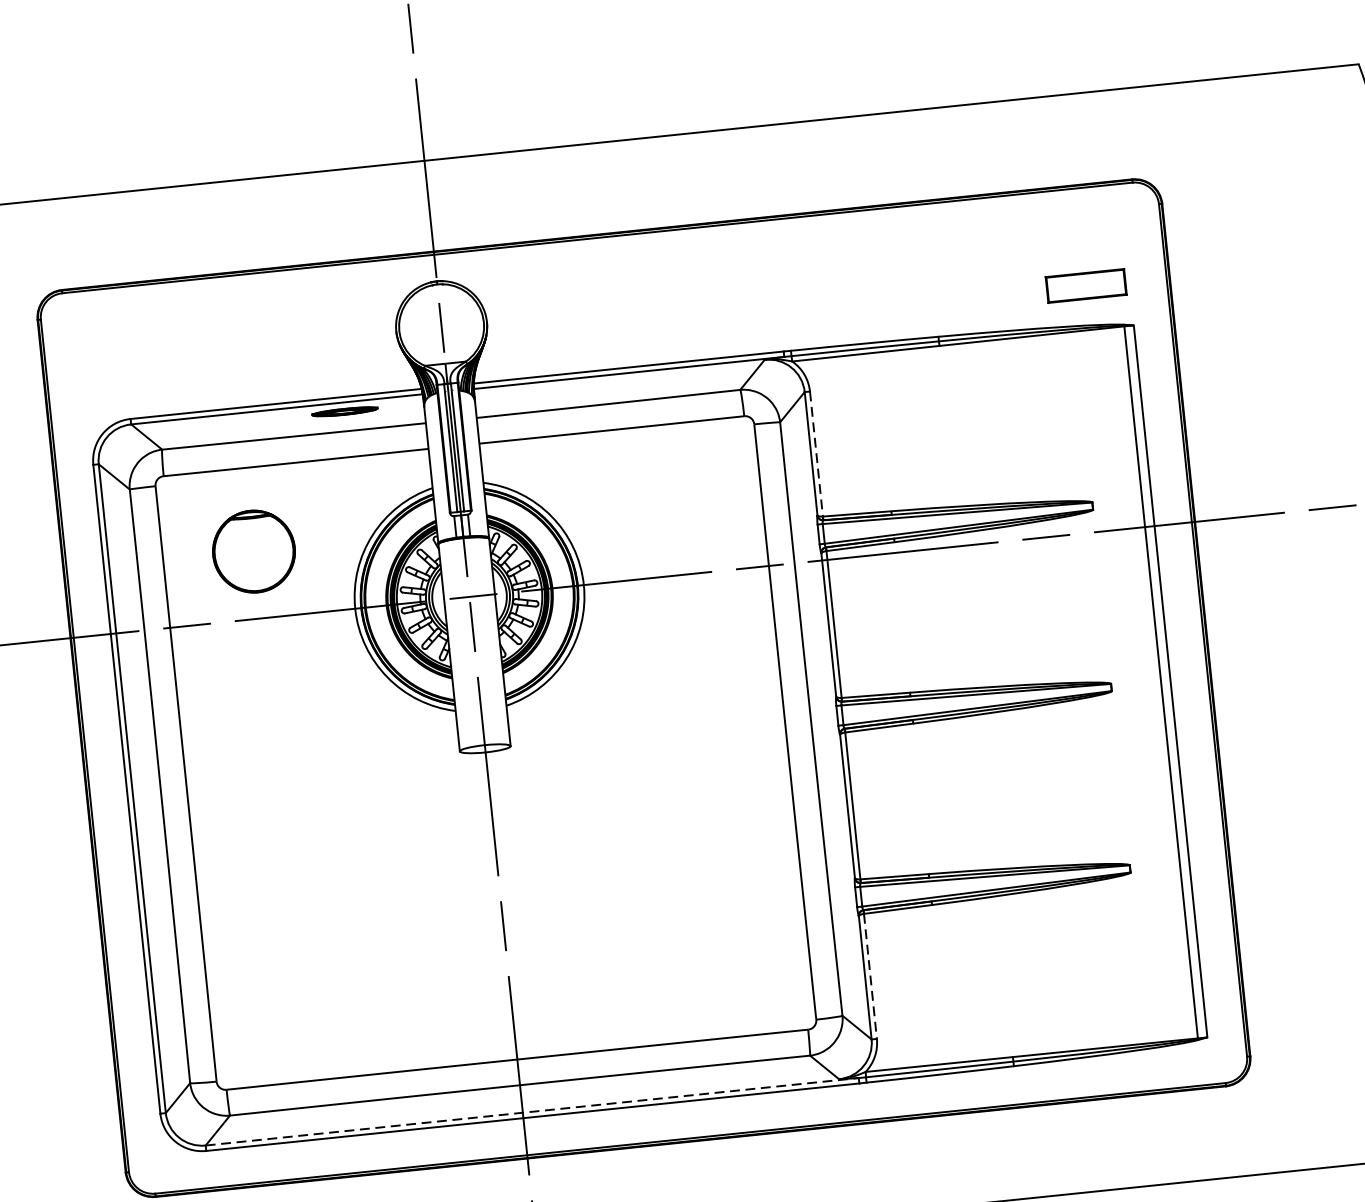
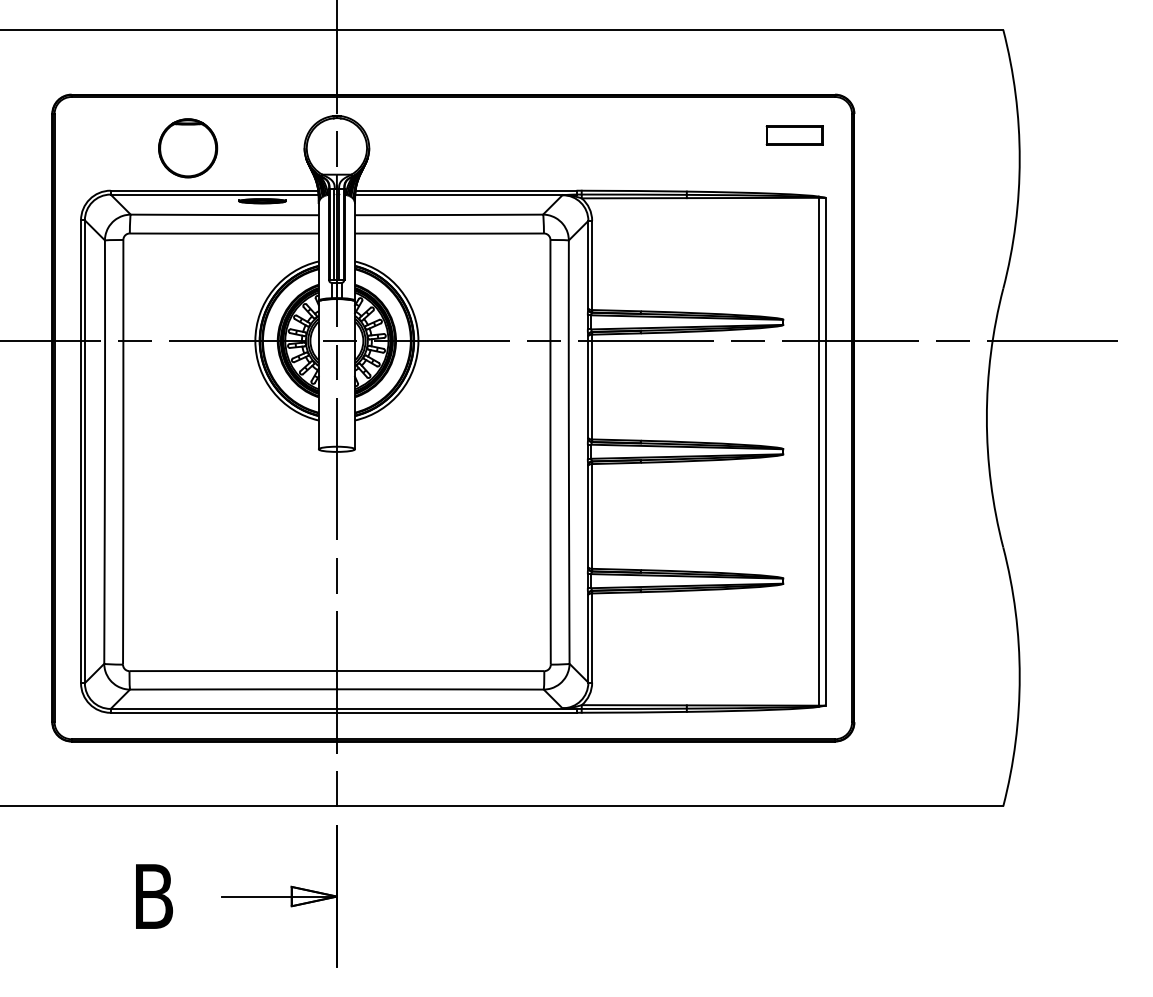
part: (1085, 285) -> (794, 135), moved
line: (816, 454) -> (592, 265), dashed -> solid
part: (254, 551) -> (188, 148), moved
line: (870, 976) -> (592, 638), dashed -> solid
line: (532, 1111) -> (343, 708), dashed -> solid

